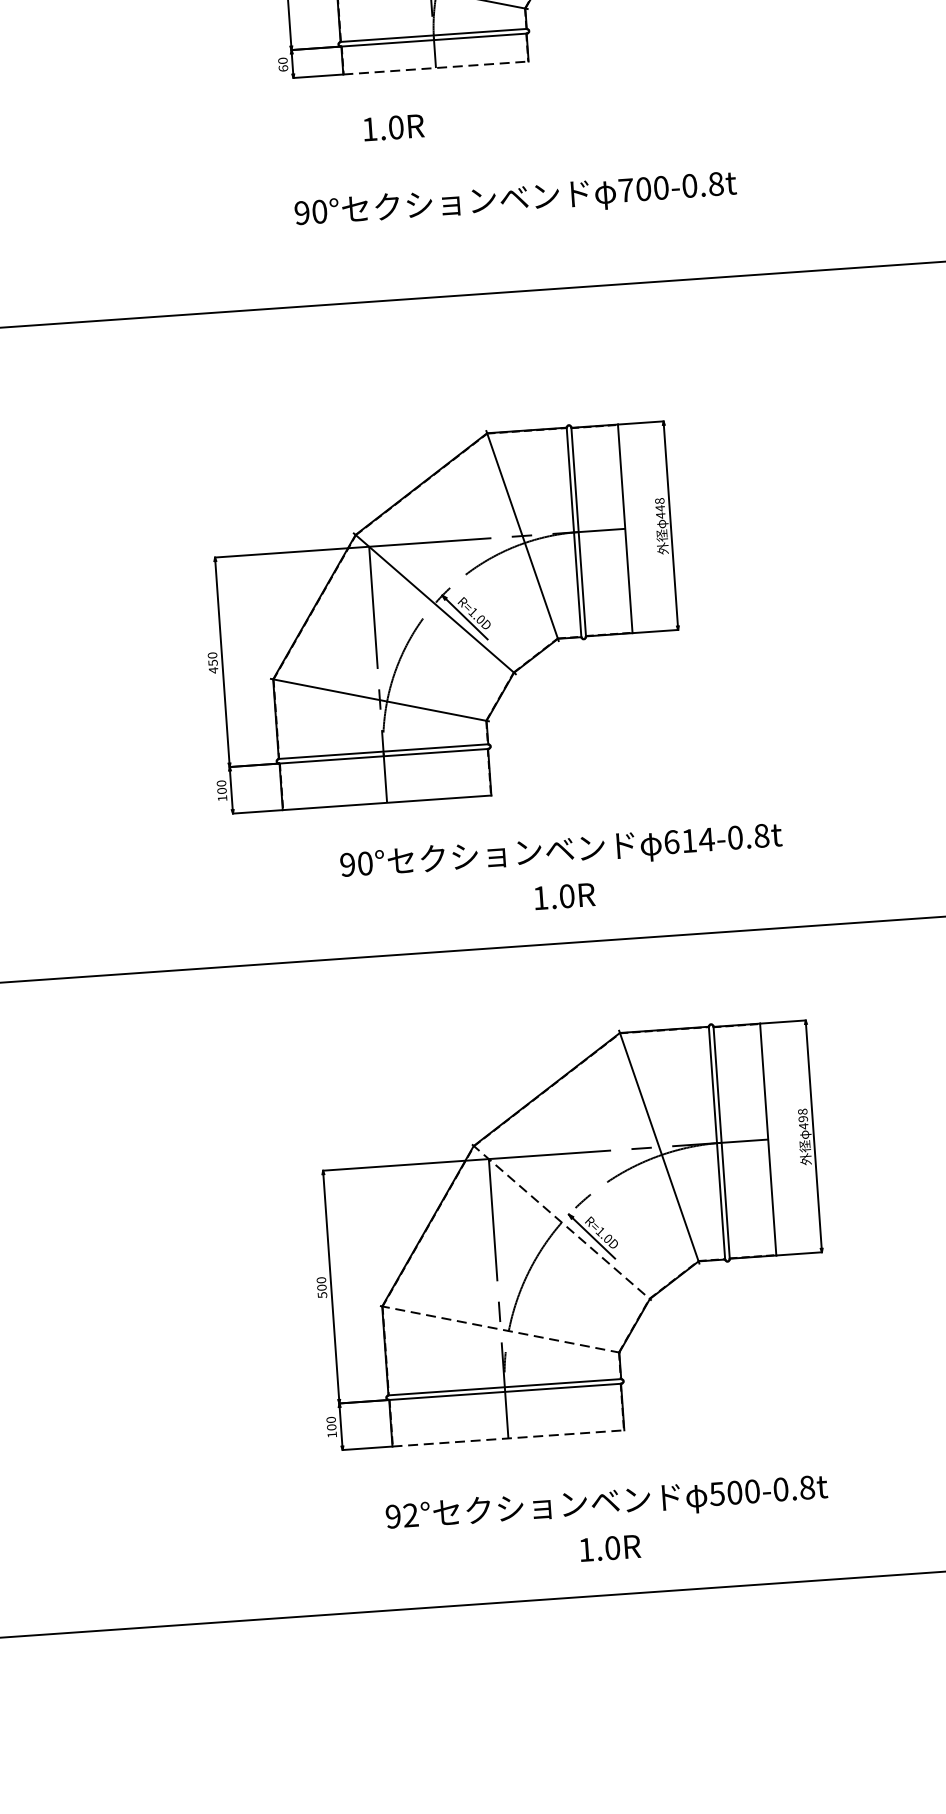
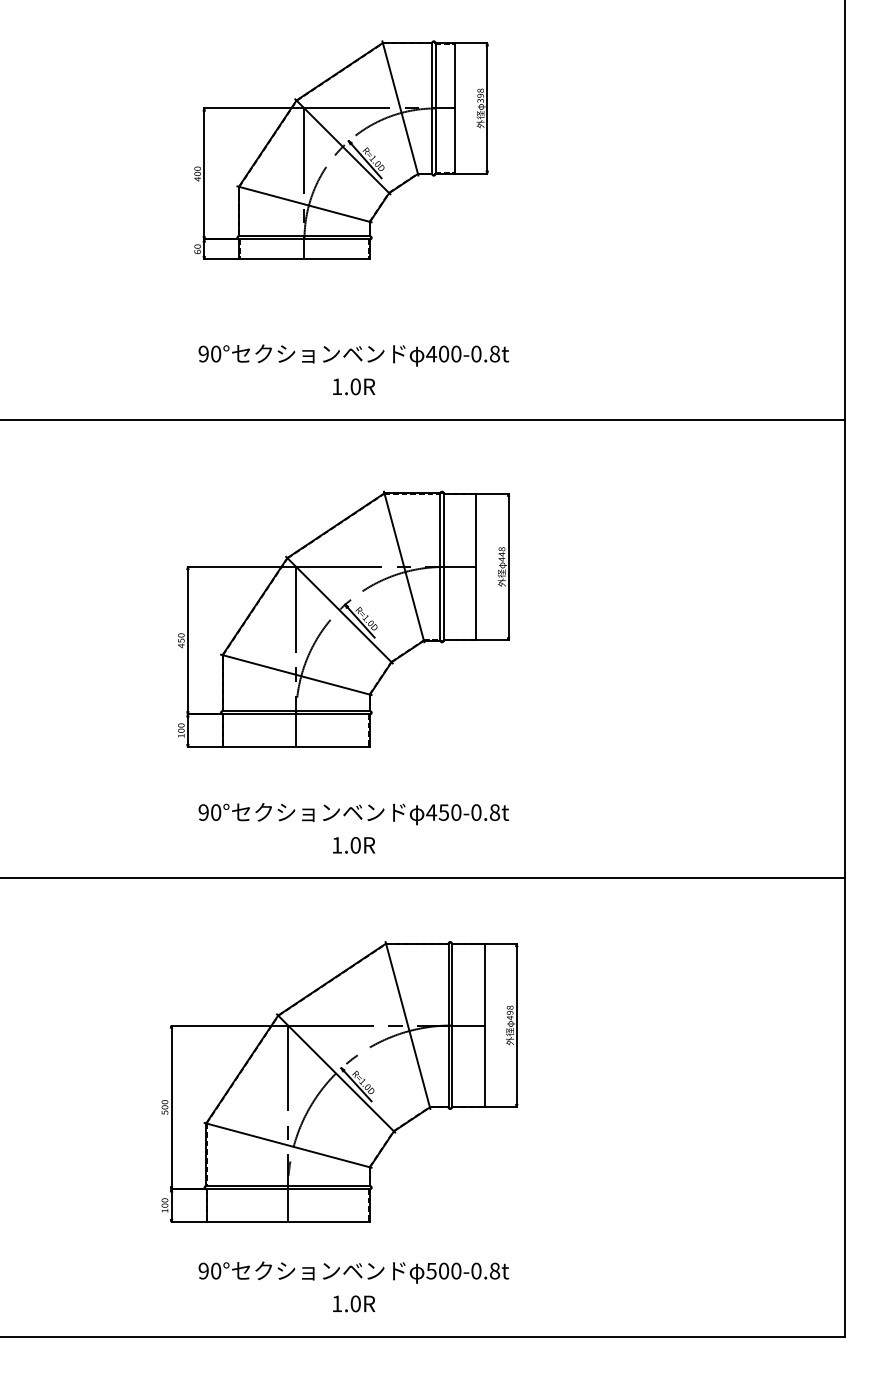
line: (436, 68) -> (304, 259), dashed -> solid
text: (394, 127) -> (354, 386), moved
text: (626, 190) -> (431, 354), 700-0.8t -> 400-0.8t
part: (442, 615) -> (344, 618), moved
text: (688, 840) -> (443, 812), 614-0.8t -> 450-0.8t
line: (562, 1222) -> (336, 1073), dashed -> solid
line: (501, 1329) -> (288, 1145), dashed -> solid
line: (509, 1439) -> (288, 1222), dashed -> solid
text: (411, 1514) -> (216, 1270), 92° -> 90°

